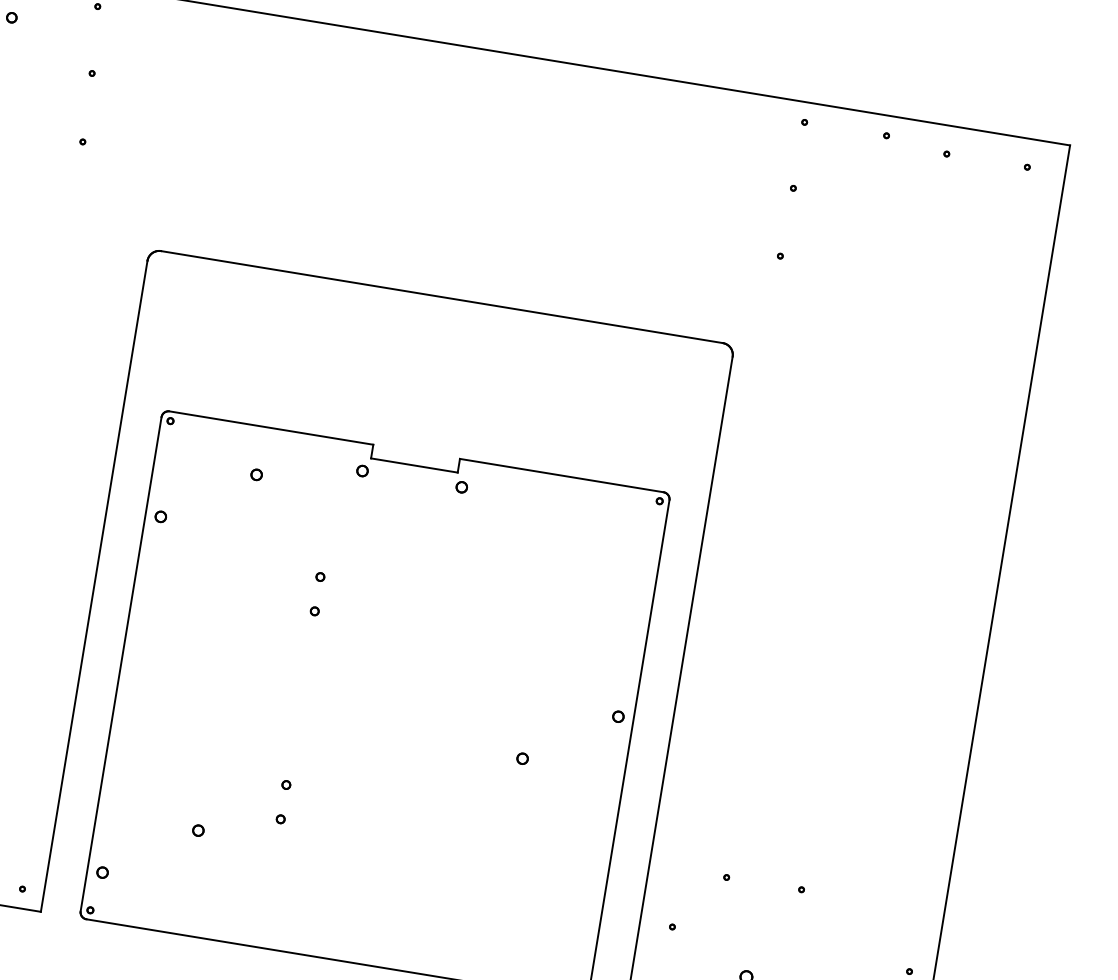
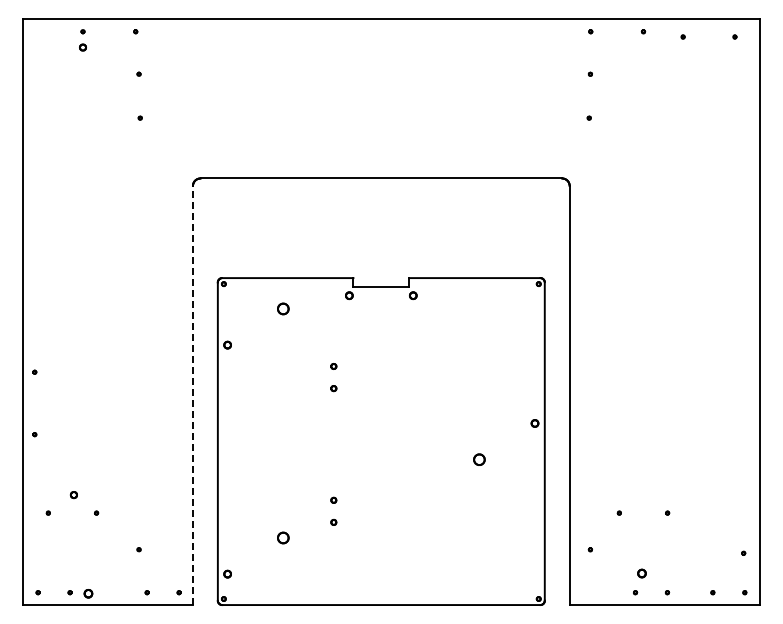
part: (256, 474) -> (283, 308), size x1.6
line: (93, 586) -> (192, 395), solid -> dashed
part: (521, 758) -> (478, 459), size x1.6
part: (198, 829) -> (283, 537), size x1.6

